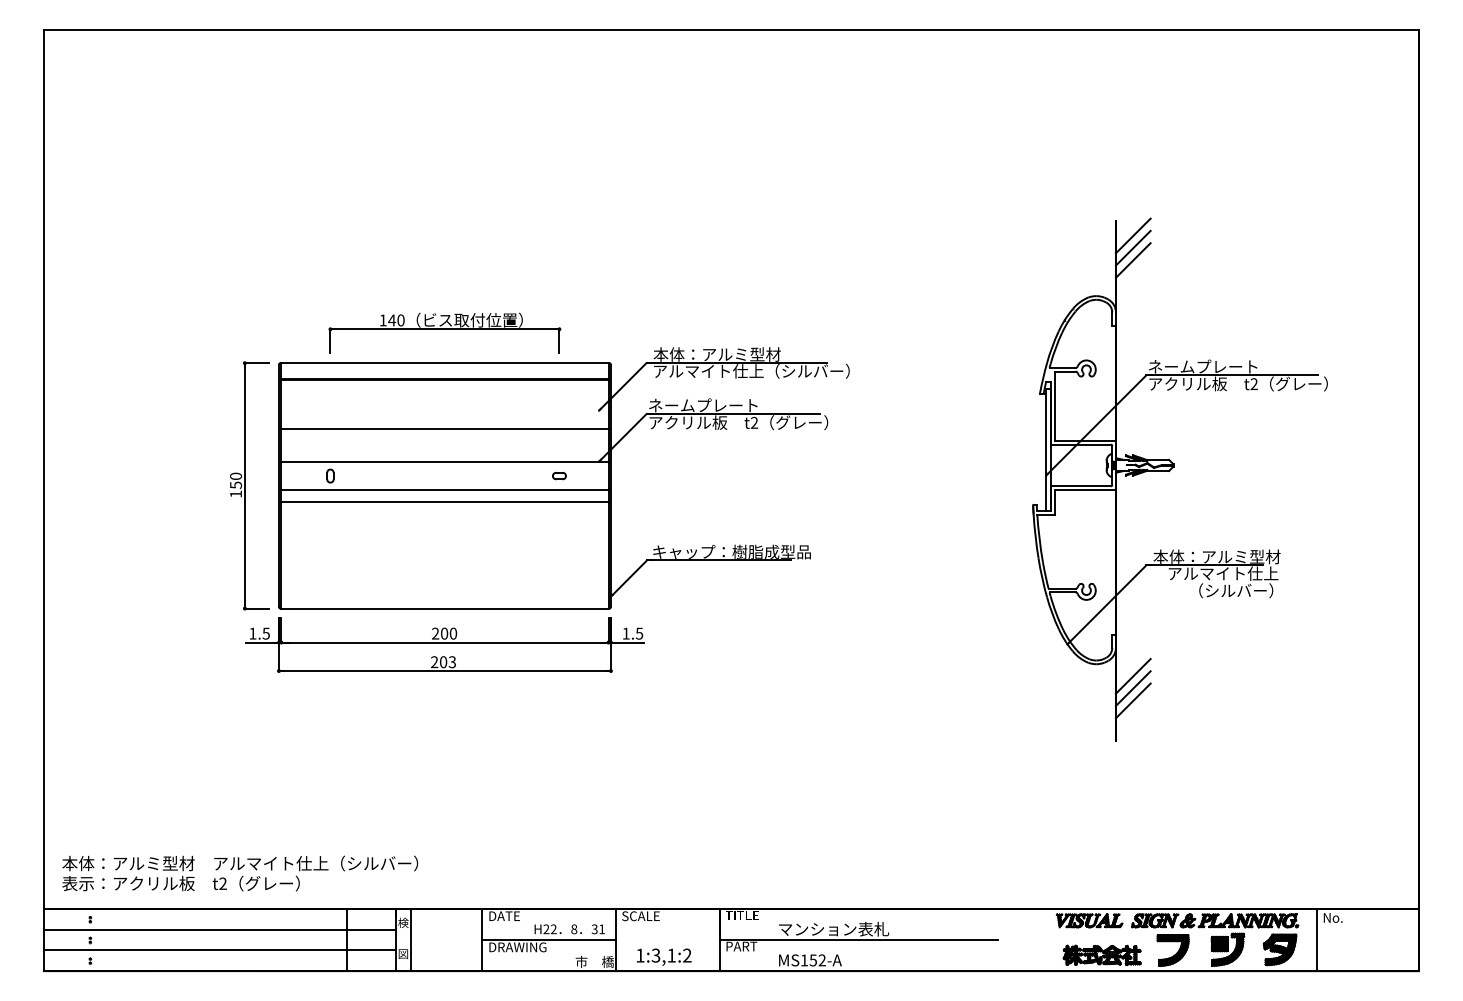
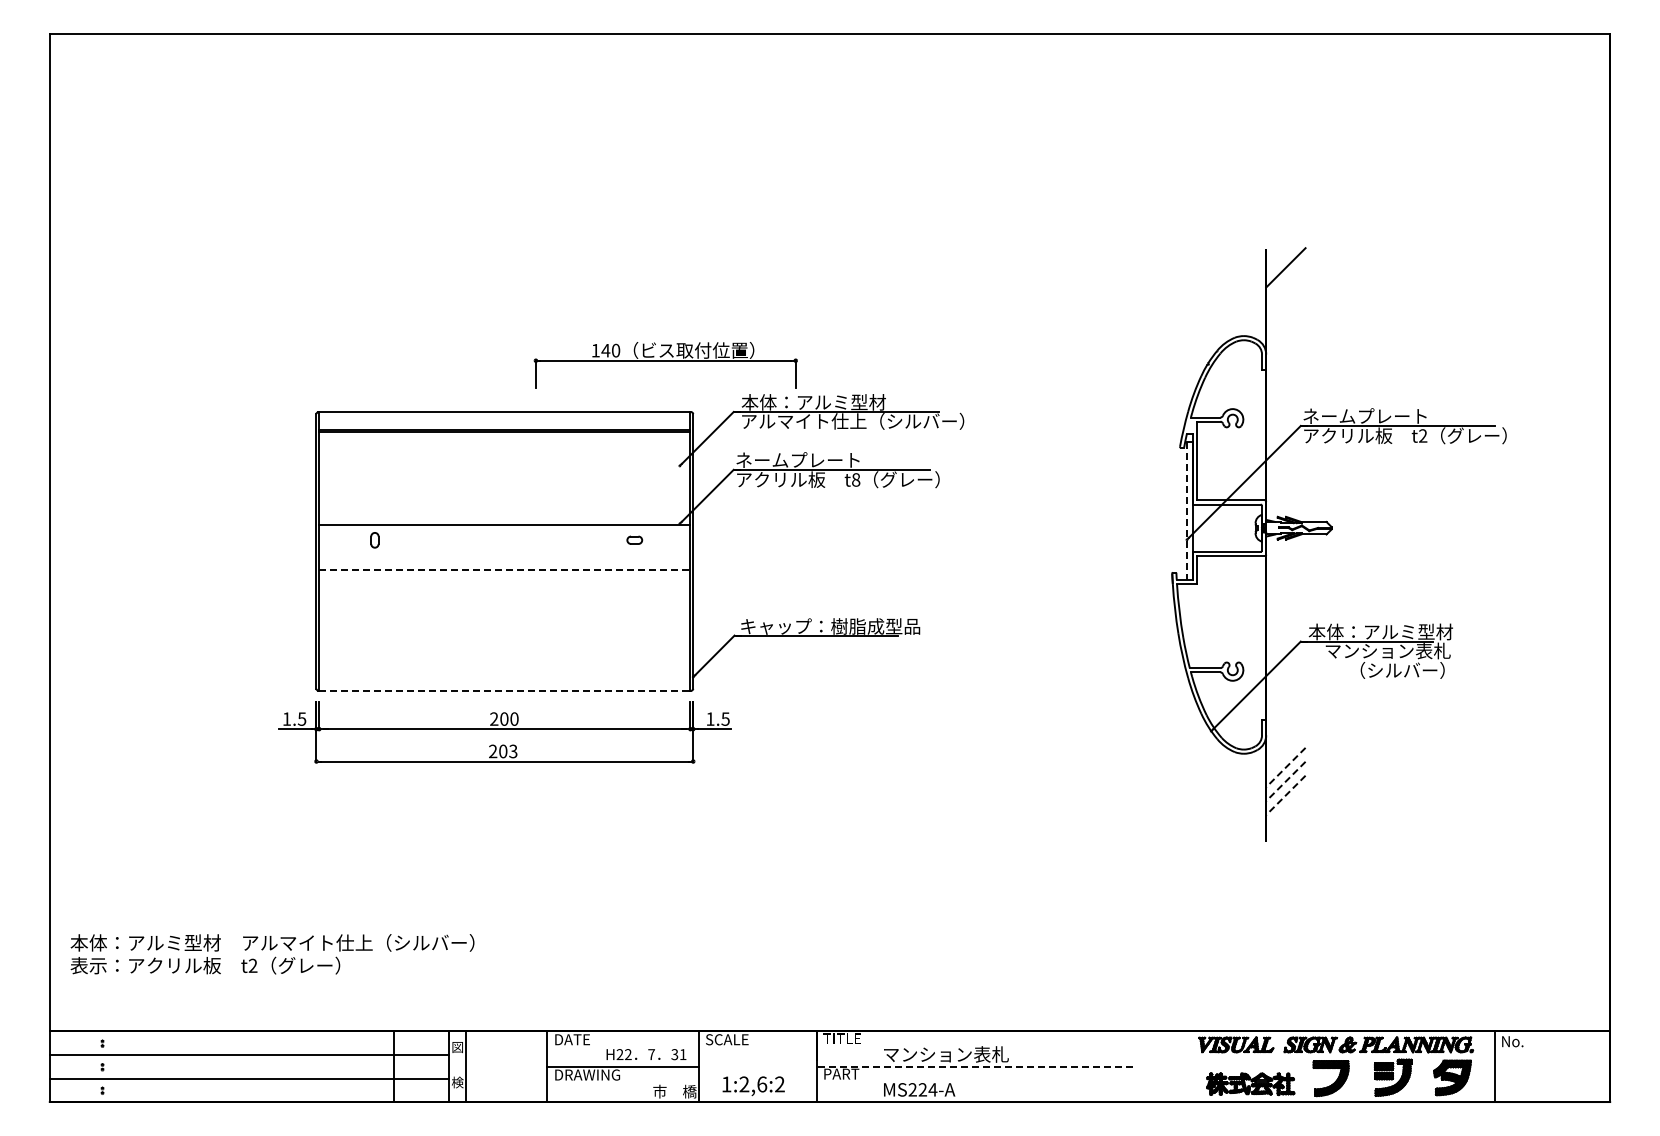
line: (1132, 248) -> (1285, 281), removed
line: (1132, 260) -> (1285, 295), removed
part: (444, 333) -> (665, 365), moved
text: (754, 422) -> (856, 479), t2 -> t8
line: (444, 428) -> (504, 486), removed
line: (1045, 449) -> (1186, 510), solid -> dashed
part: (249, 485) -> (283, 551), removed
line: (444, 490) -> (504, 556), removed
line: (444, 502) -> (504, 570), solid -> dashed
text: (1222, 573) -> (1387, 650), アルマイト仕上 -> マンション表札
line: (444, 608) -> (504, 690), solid -> dashed
line: (1132, 676) -> (1285, 767), solid -> dashed
line: (1132, 688) -> (1285, 781), solid -> dashed
line: (1132, 700) -> (1285, 795), solid -> dashed
text: (240, 873) -> (272, 954), moved
text: (403, 923) -> (457, 1047), 検 -> 図
text: (574, 929) -> (651, 1054), 8 -> 7
line: (859, 939) -> (975, 1066), solid -> dashed
text: (403, 953) -> (457, 1082), 図 -> 検
text: (664, 955) -> (753, 1084), 1:3,1:2 -> 1:2,6:2
text: (813, 960) -> (922, 1089), MS152-A -> MS224-A

